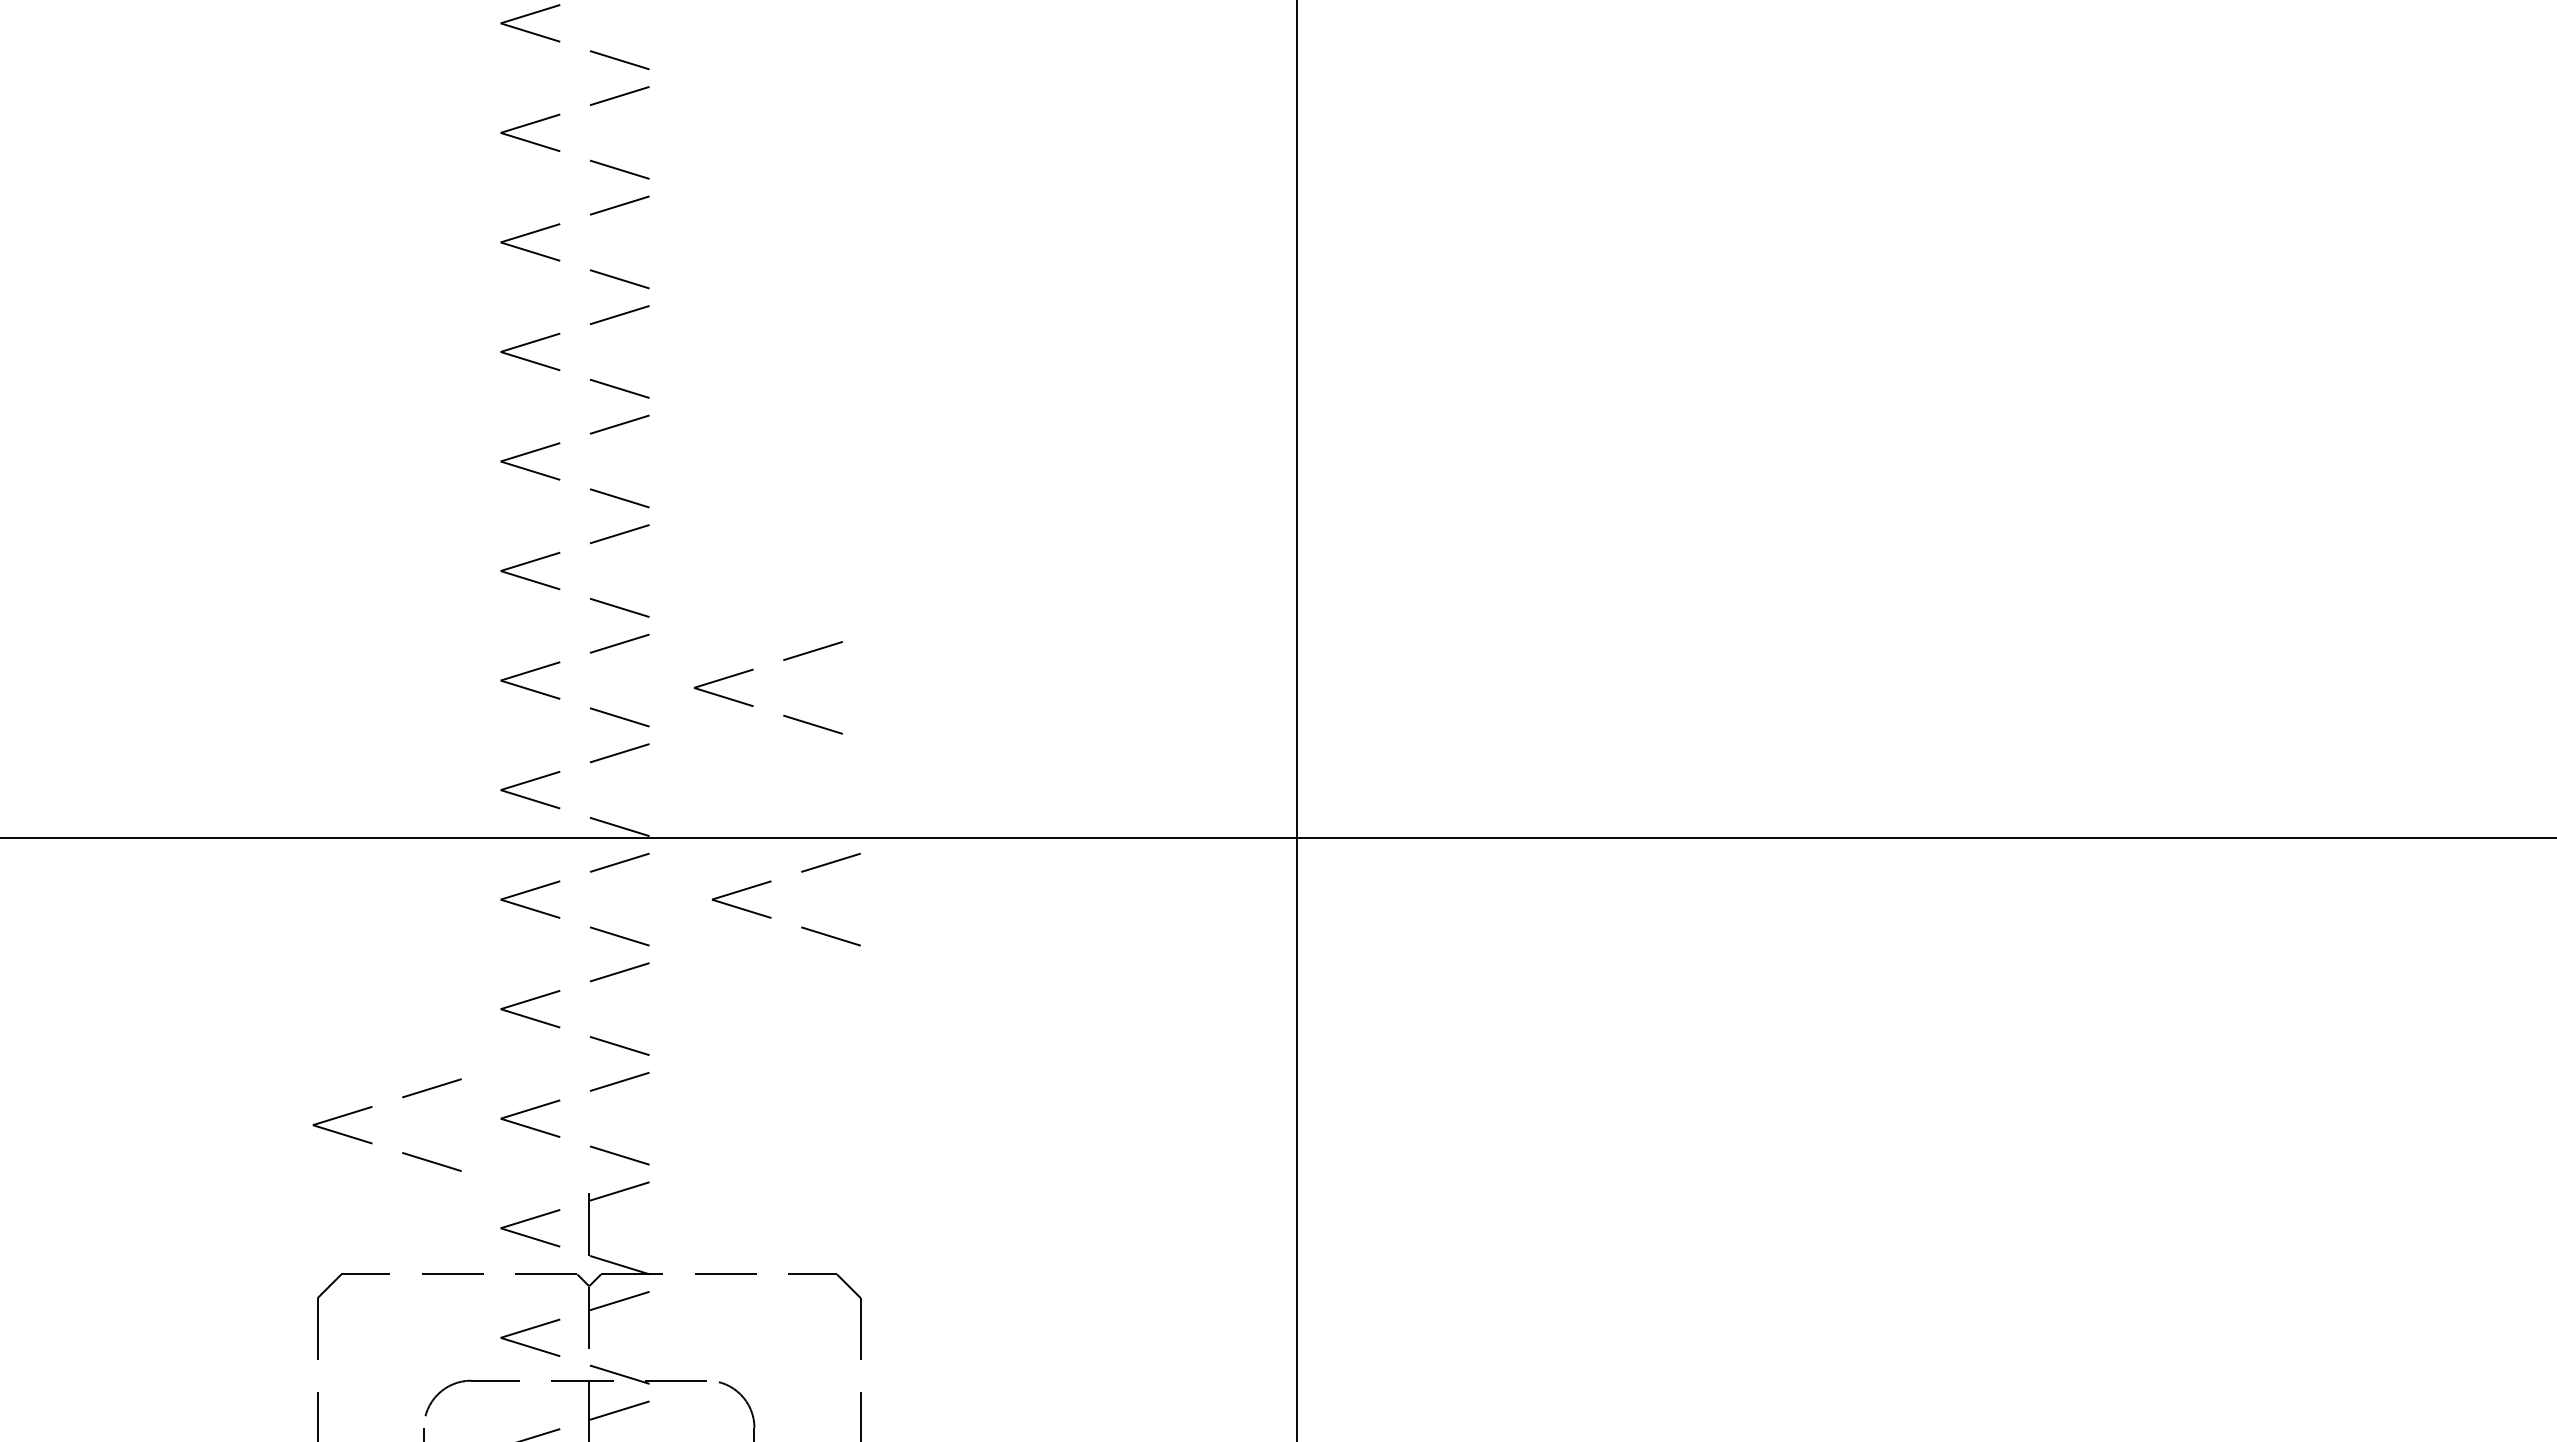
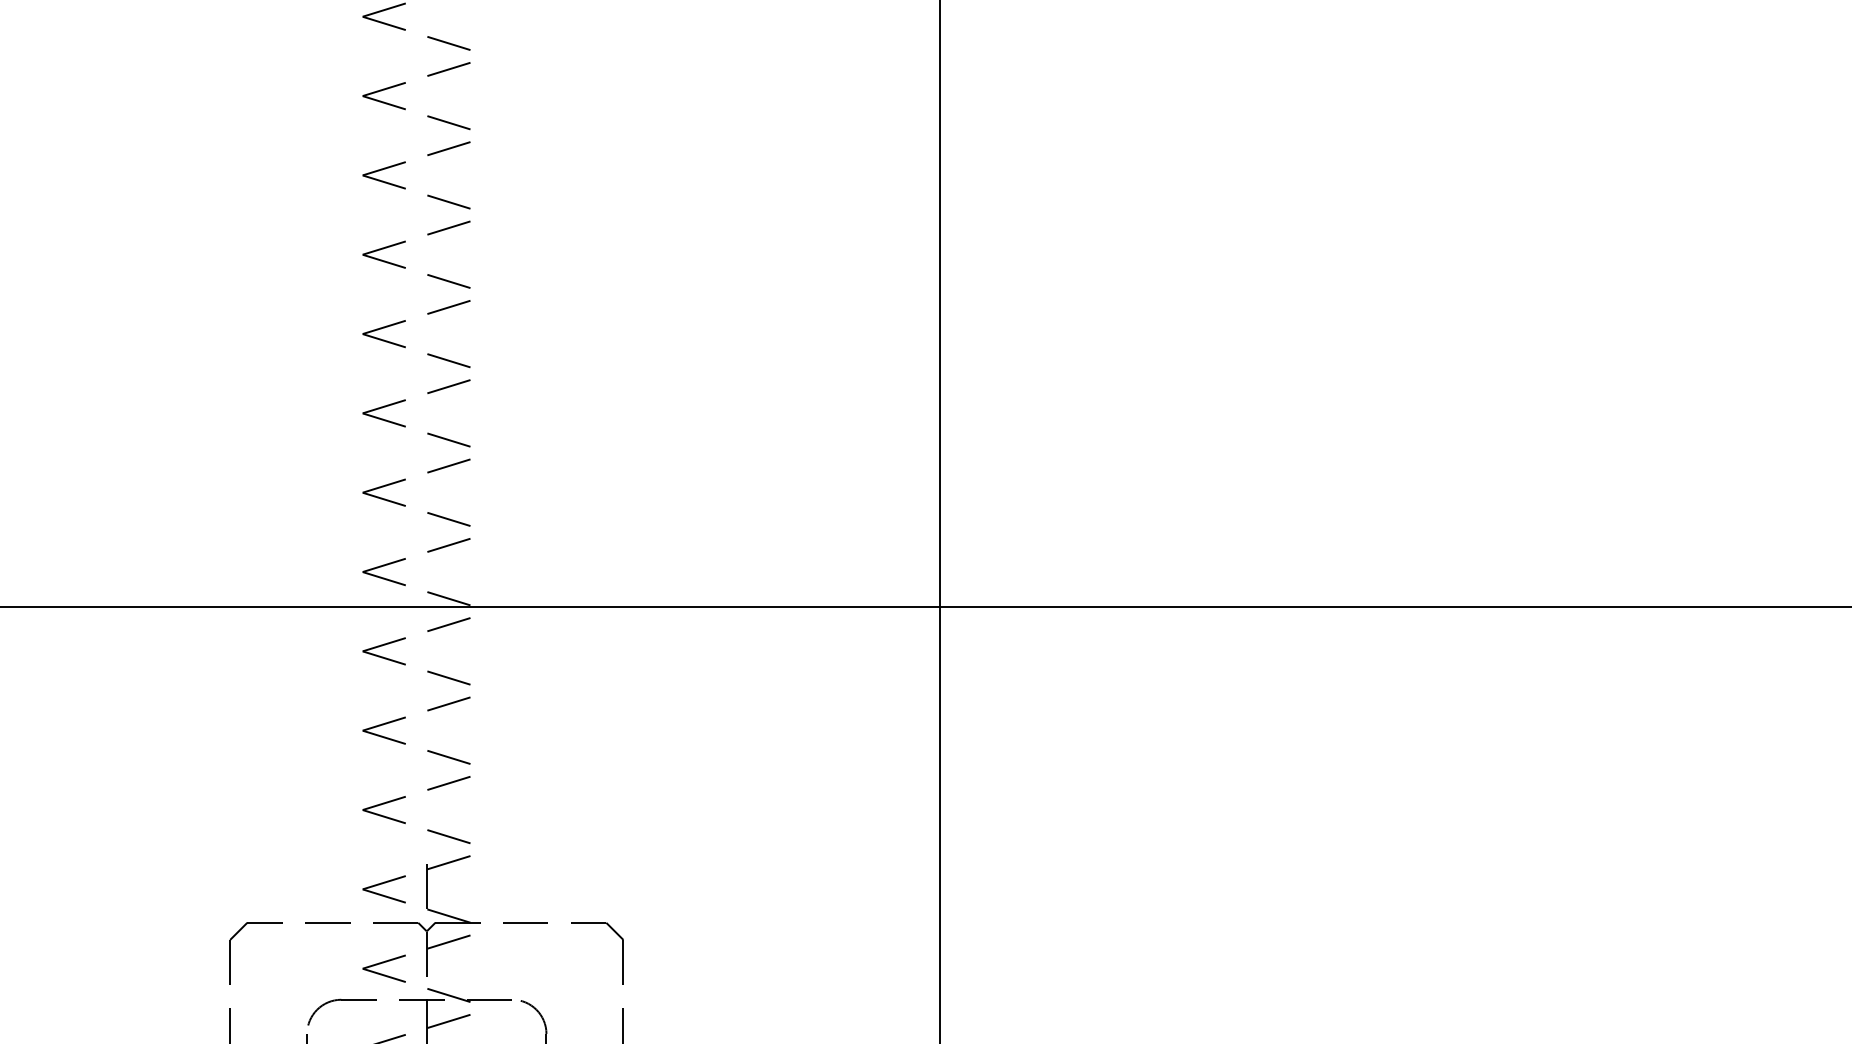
part: (753, 670) -> (545, 485), removed
part: (771, 883) -> (558, 639), removed
part: (372, 1108) -> (269, 802), removed

